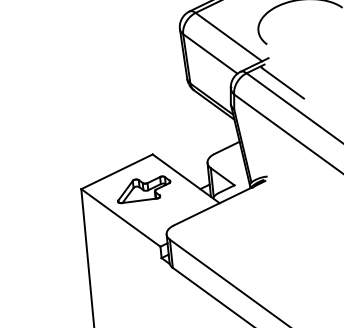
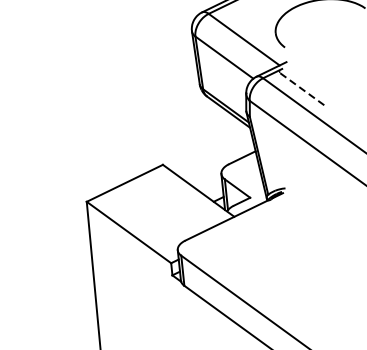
line: (282, 82) -> (301, 88), solid -> dashed
part: (144, 189) -> (154, 202), removed

